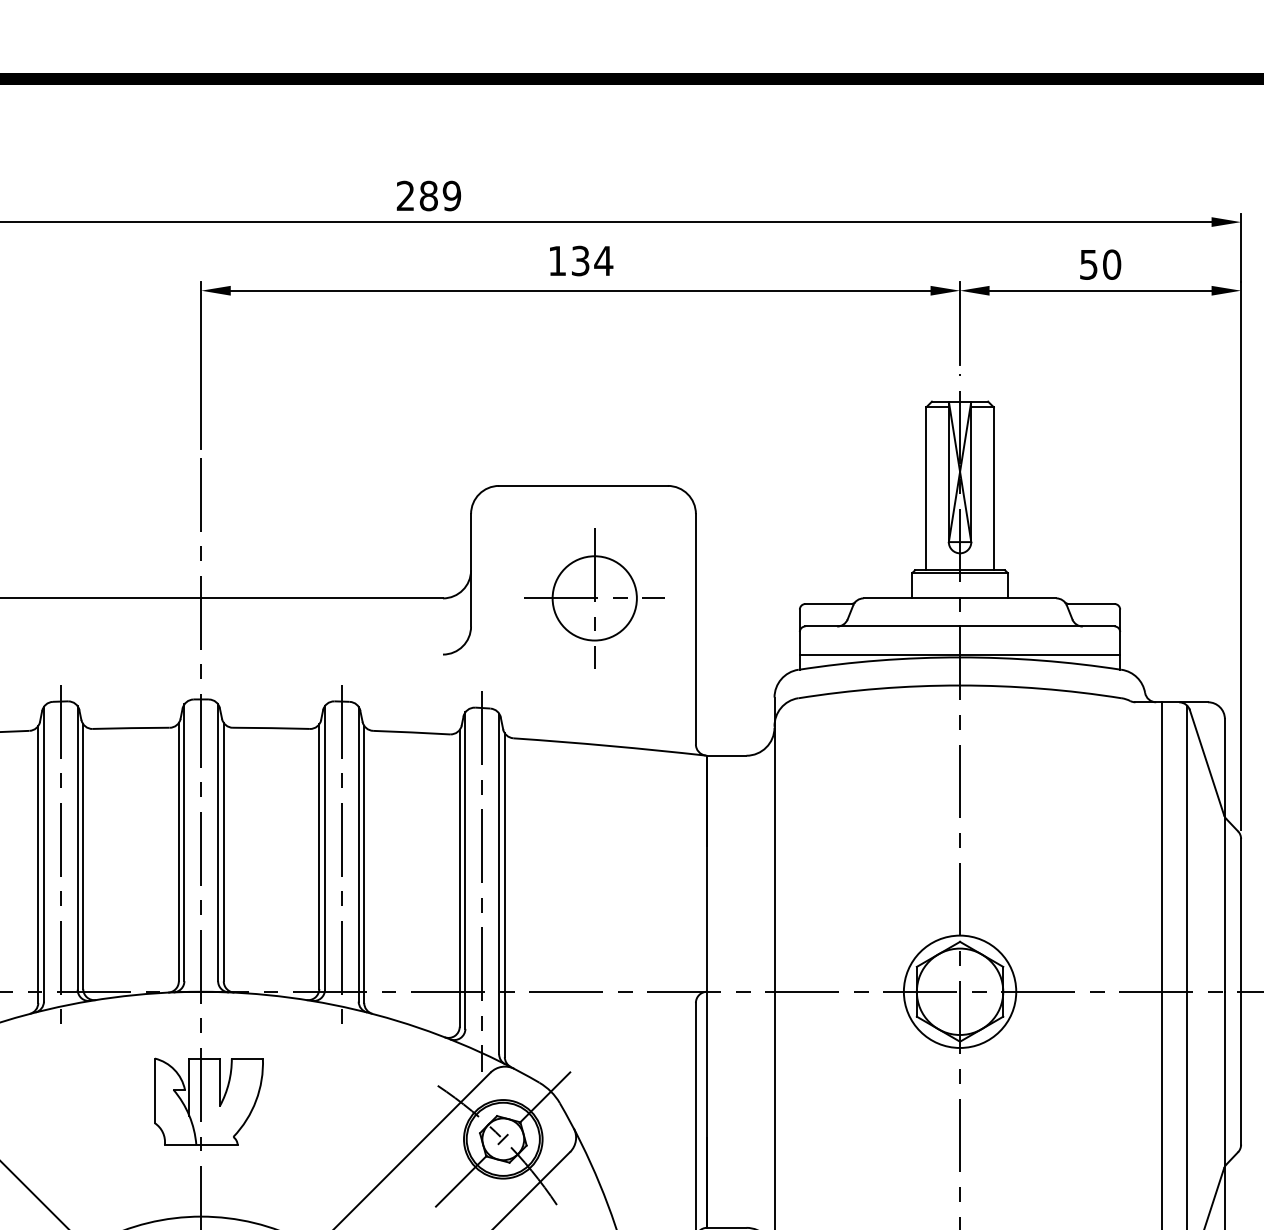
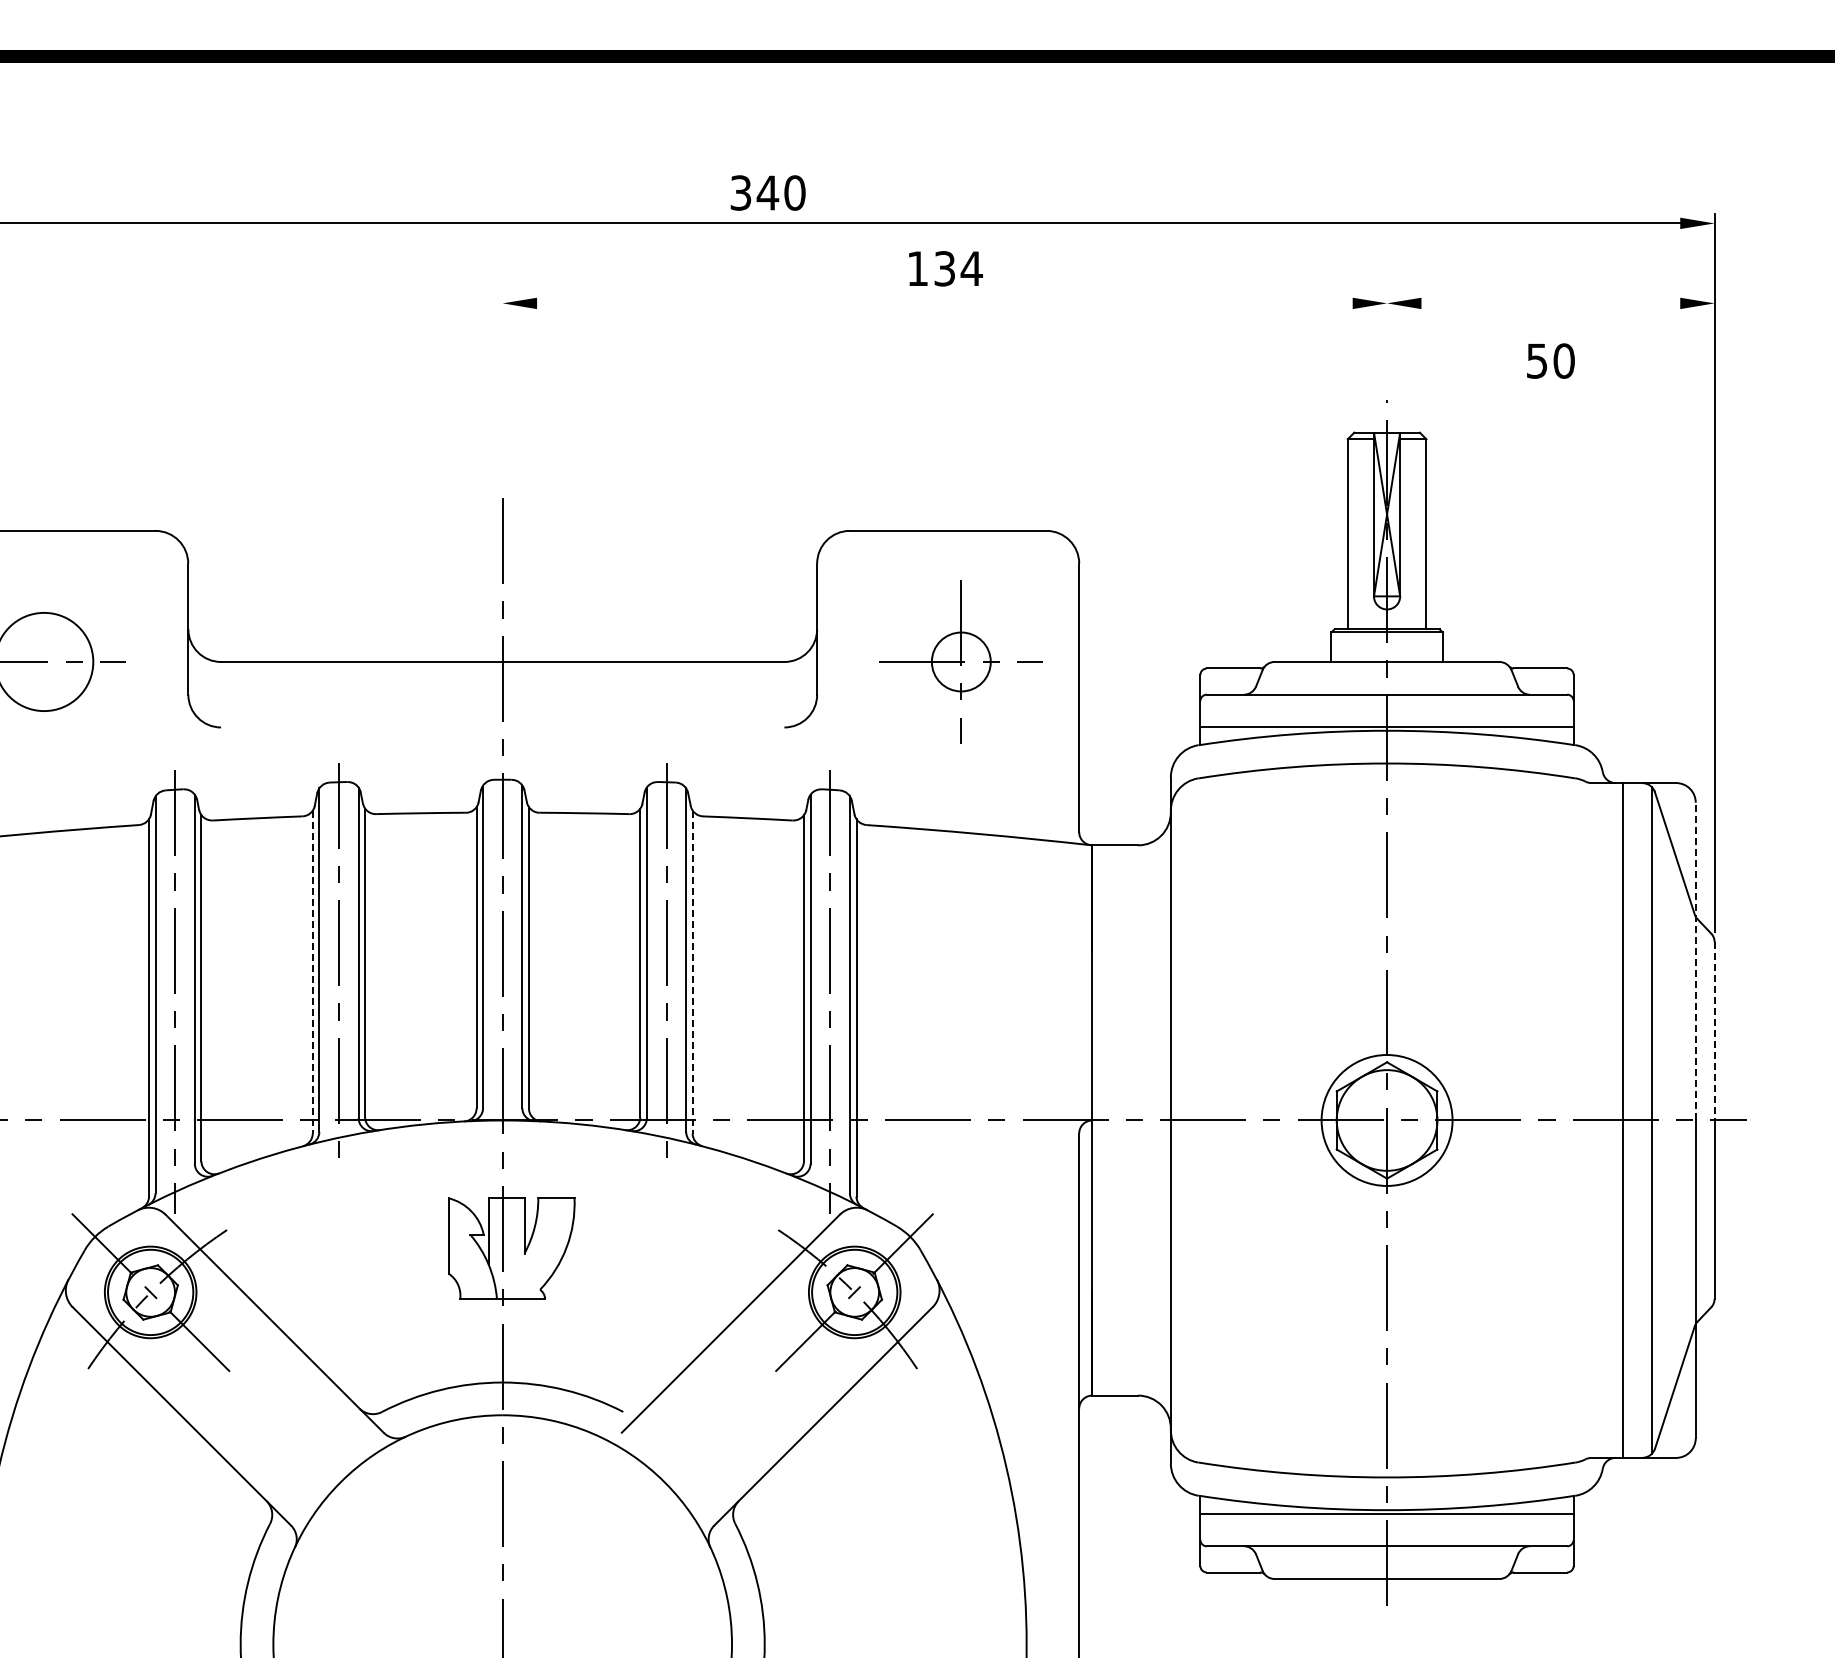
text: (428, 195) -> (767, 192), 289 -> 340
text: (1100, 264) -> (1550, 360), moved
line: (580, 290) -> (944, 303), removed
line: (1100, 290) -> (1550, 303), removed
line: (960, 323) -> (1387, 341), removed
line: (201, 365) -> (502, 390), removed
circle: (594, 597) -> (961, 661), size x0.6
line: (1224, 855) -> (1695, 961), solid -> dashed
line: (38, 864) -> (312, 972), solid -> dashed
line: (364, 864) -> (692, 972), solid -> dashed
line: (1240, 915) -> (1714, 1031), solid -> dashed

